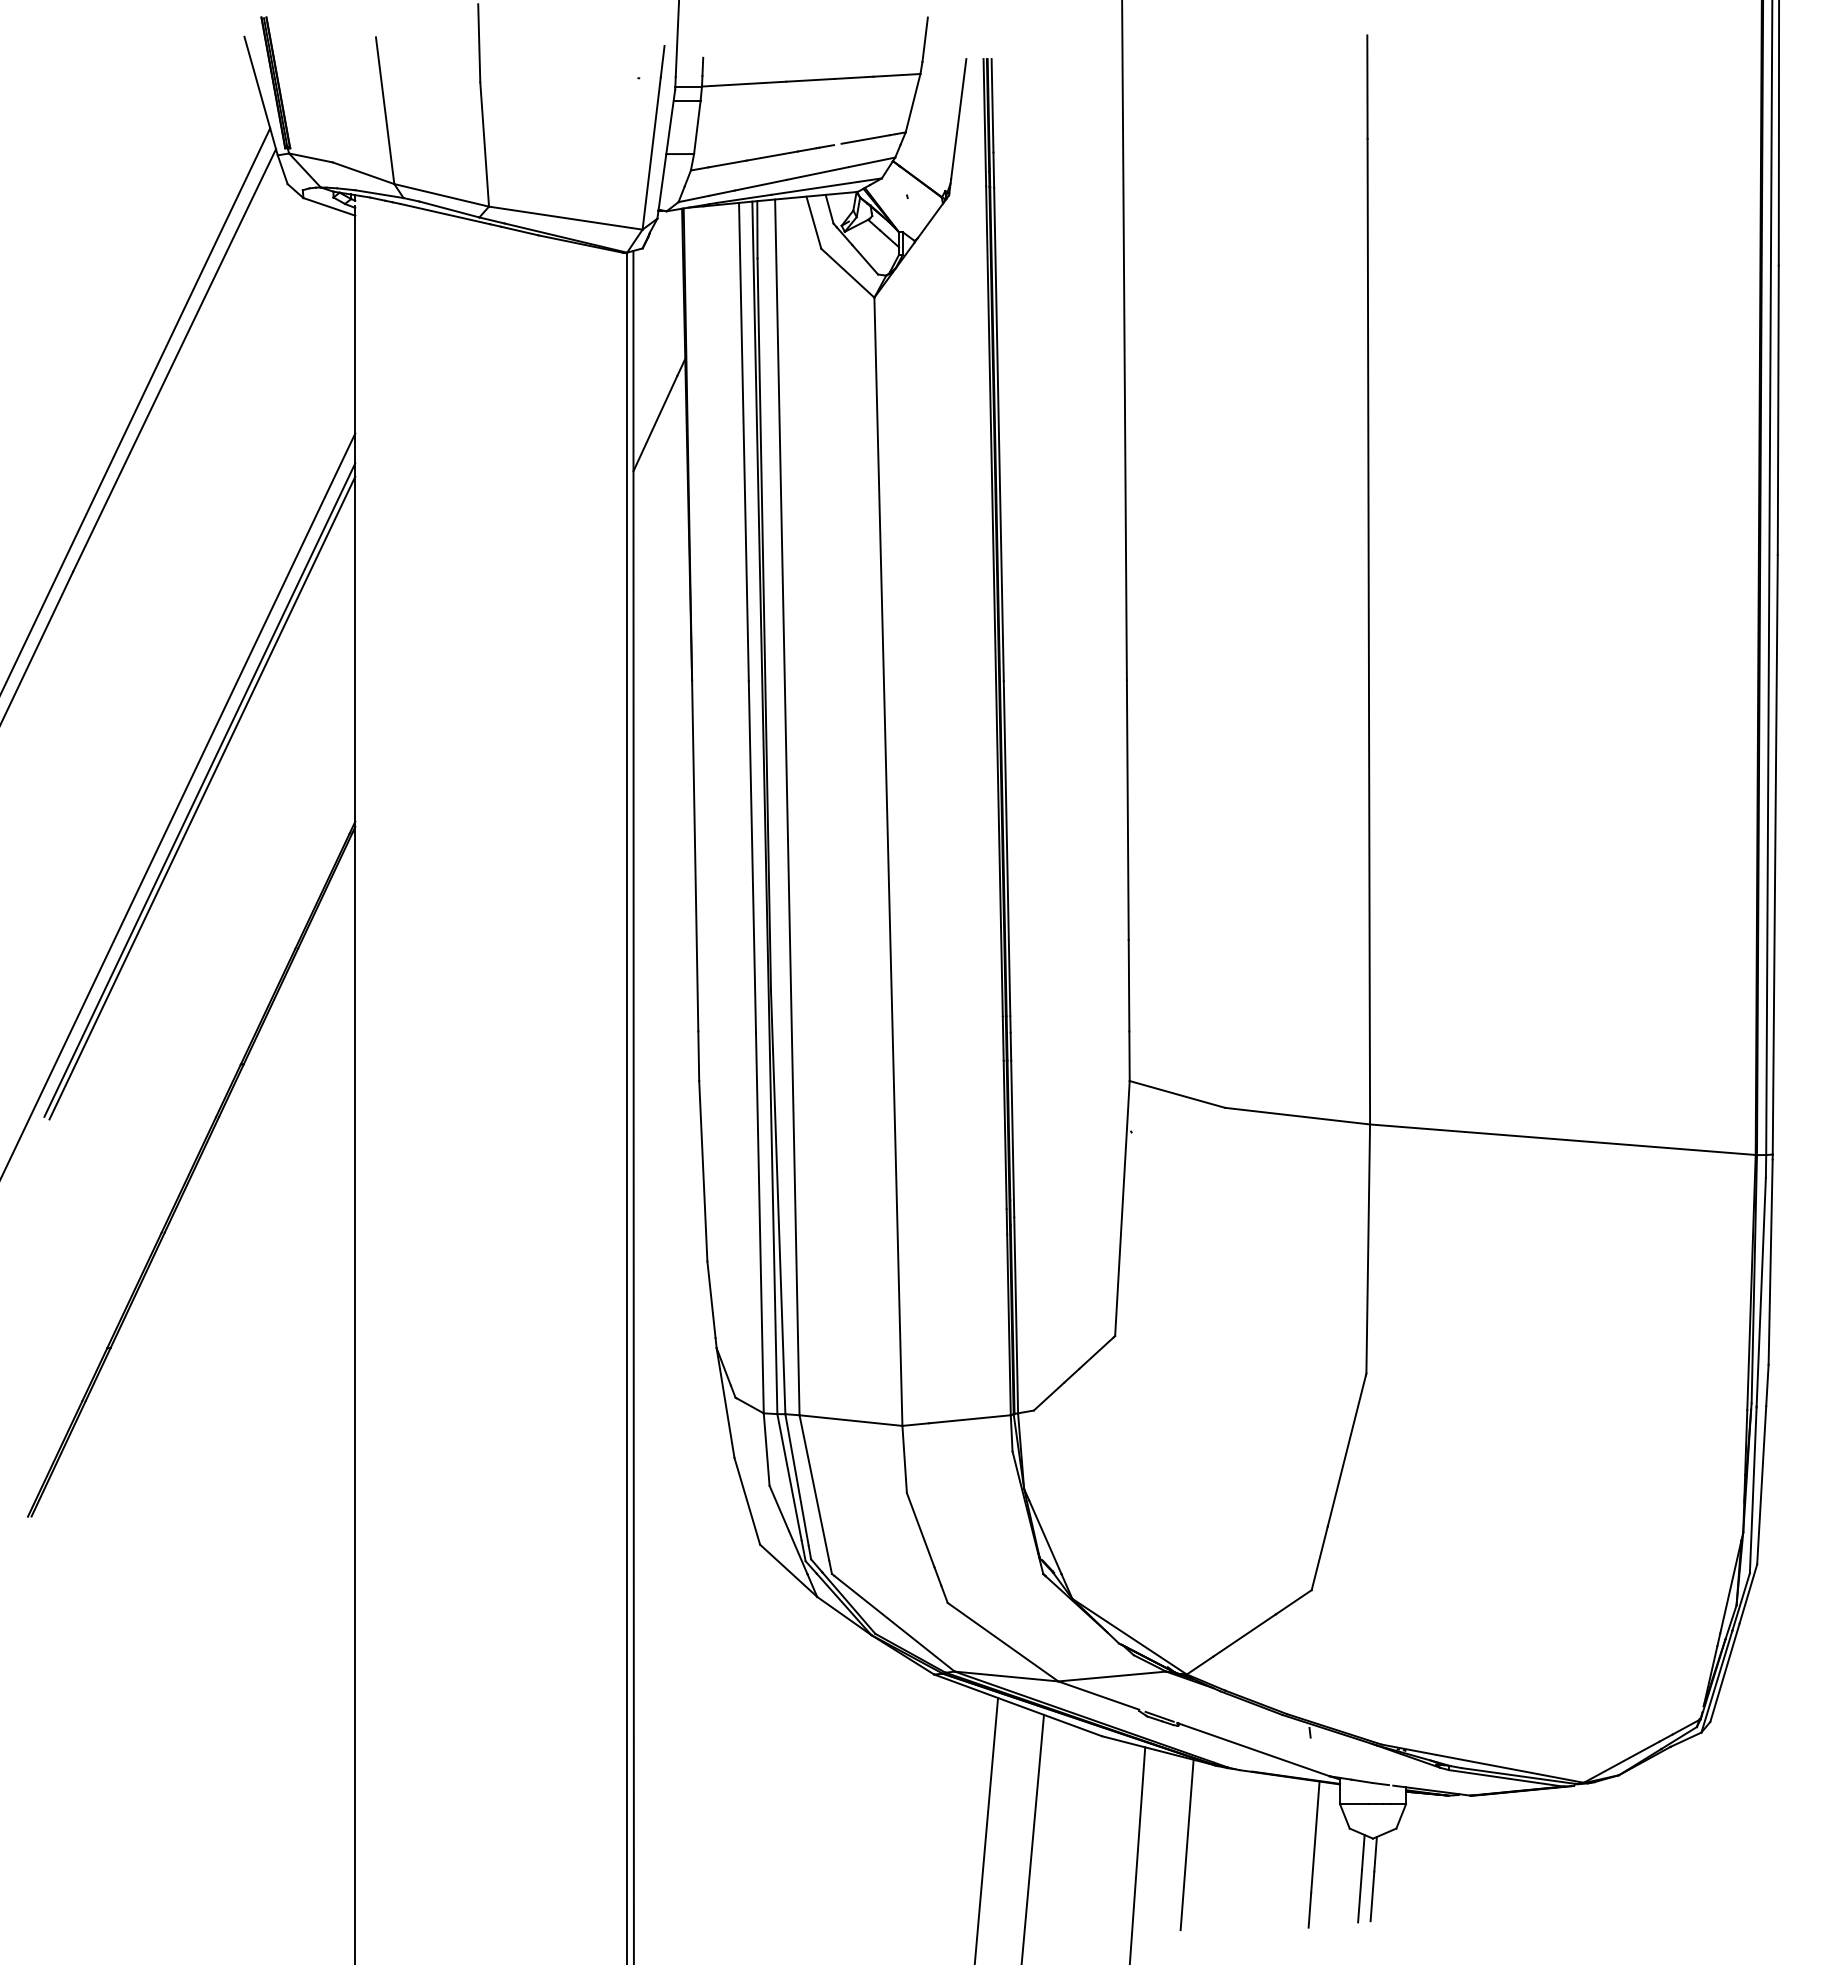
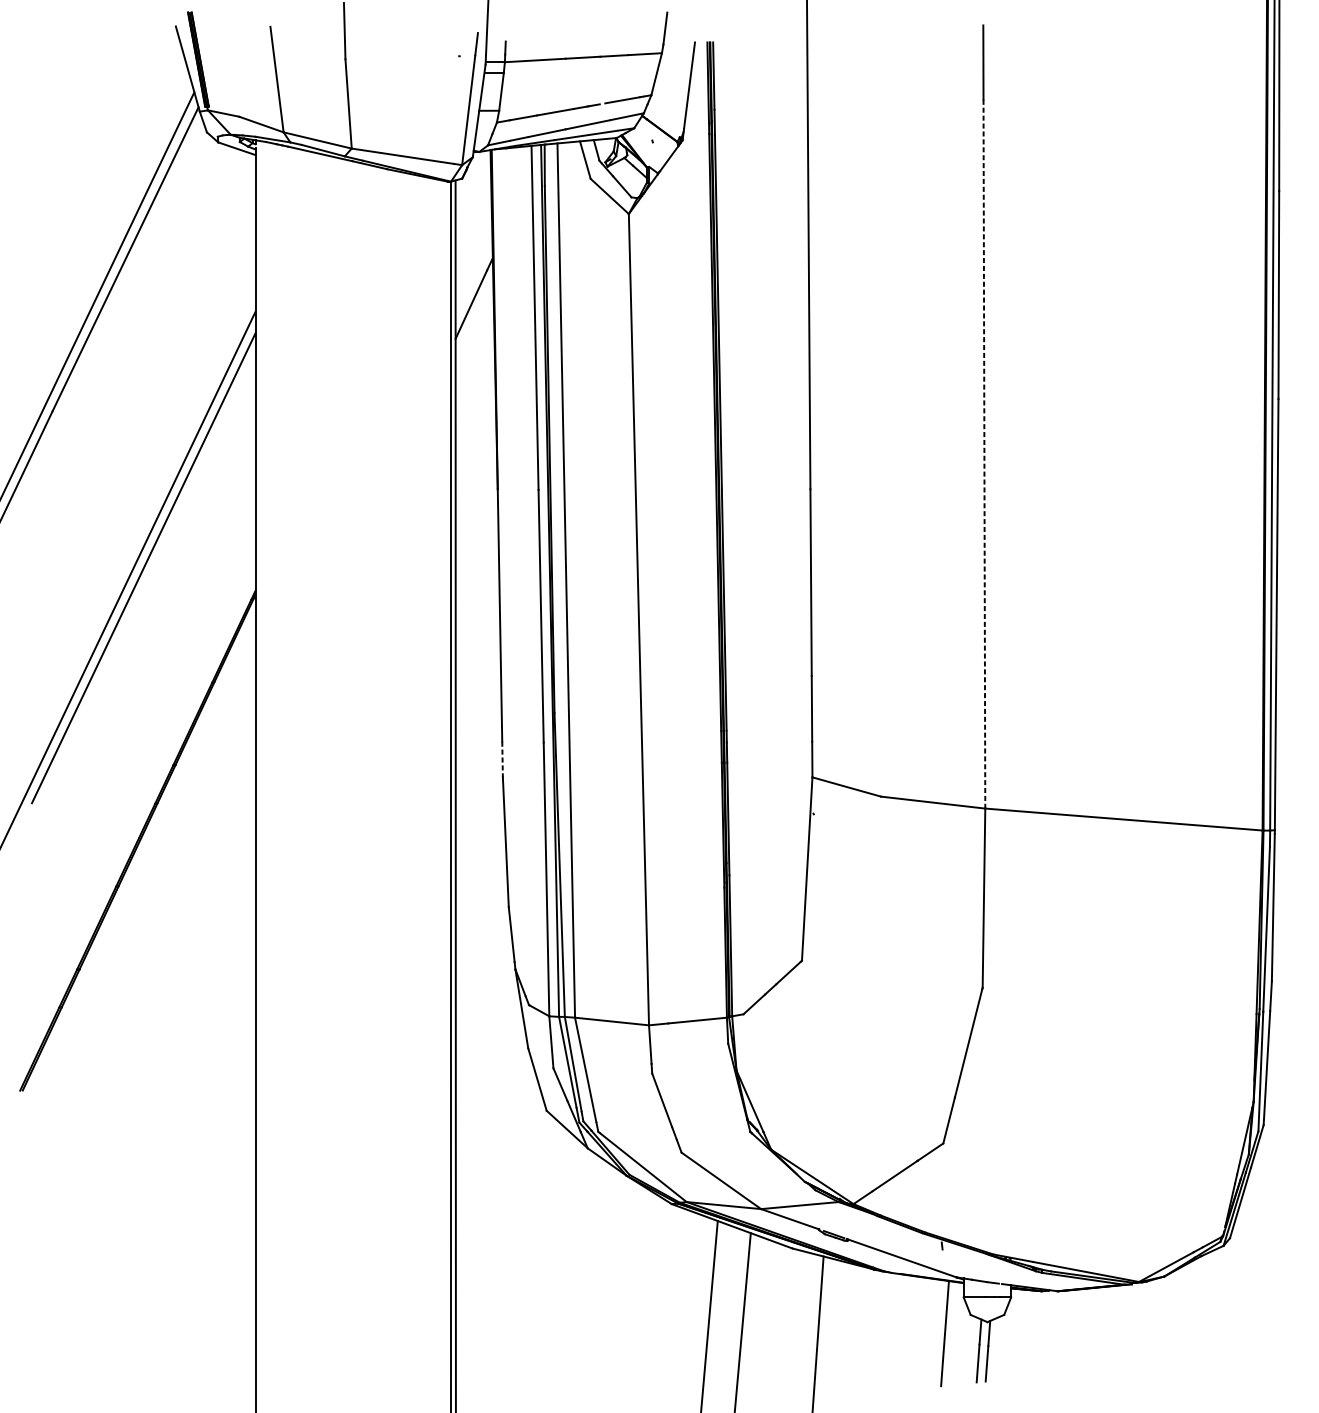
line: (1368, 631) -> (984, 454), solid -> dashed
line: (202, 797) -> (145, 573), removed
line: (698, 1056) -> (502, 759), solid -> dashed
line: (1186, 1844) -> (853, 1326), removed

